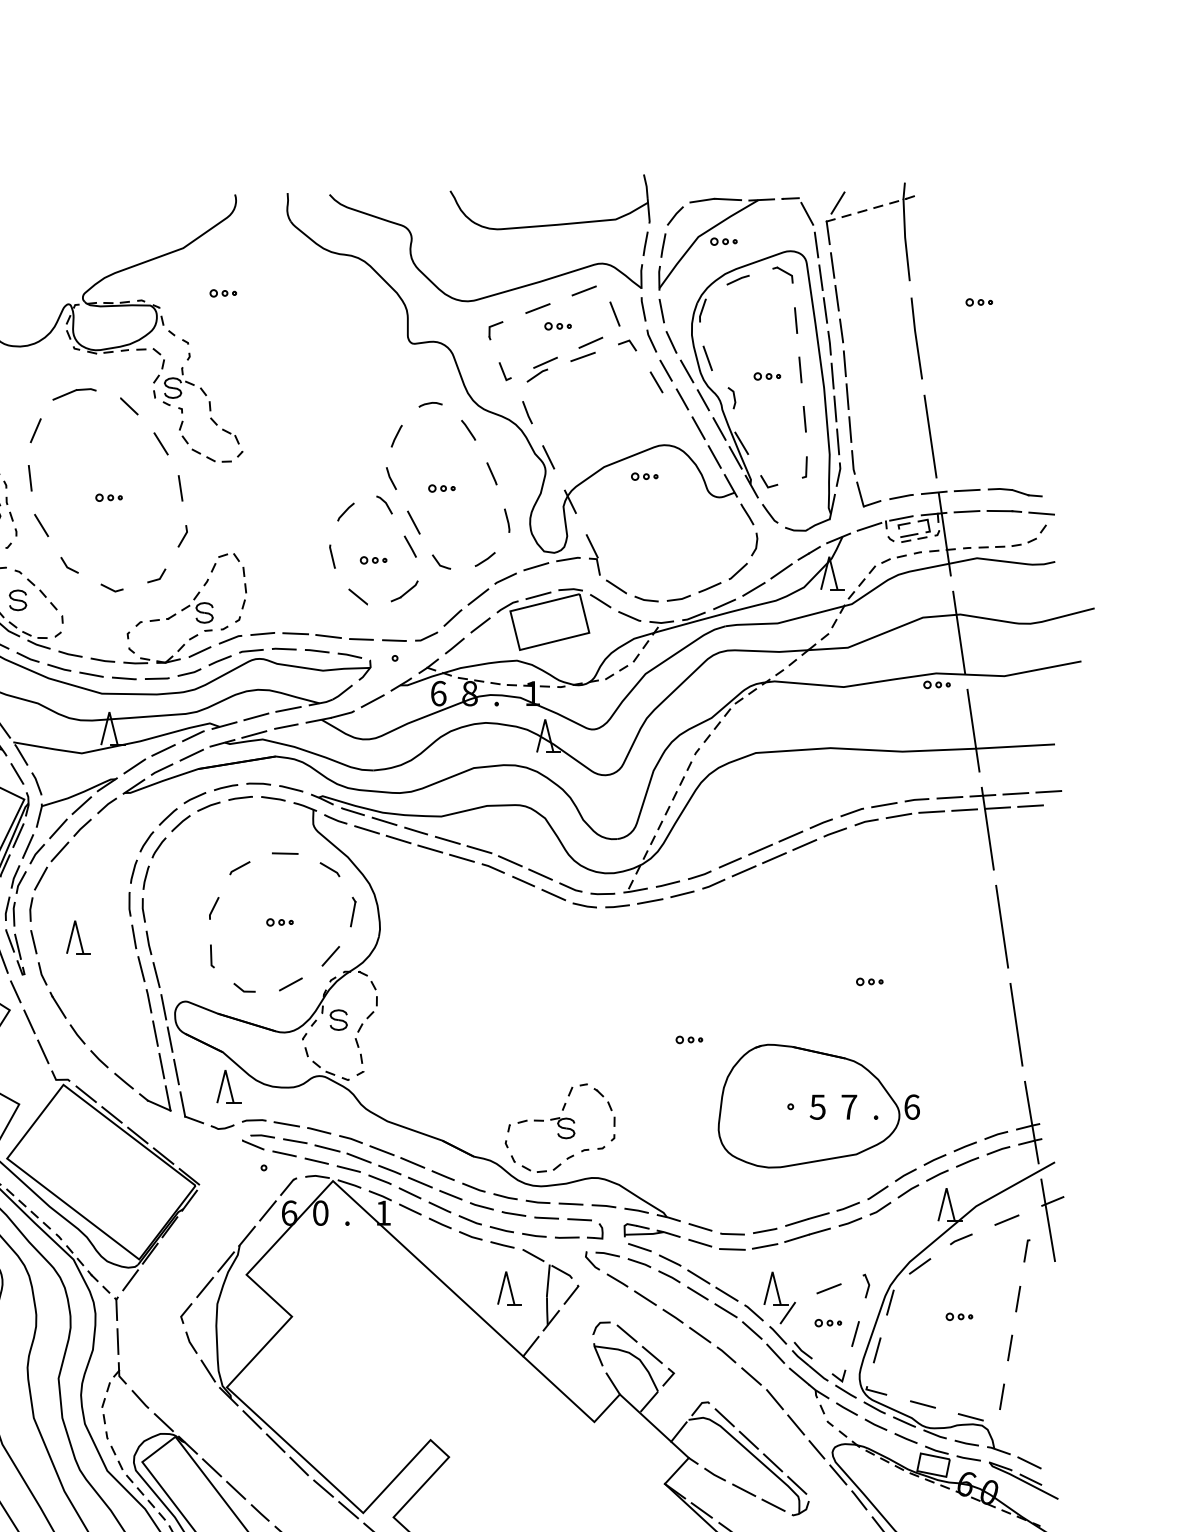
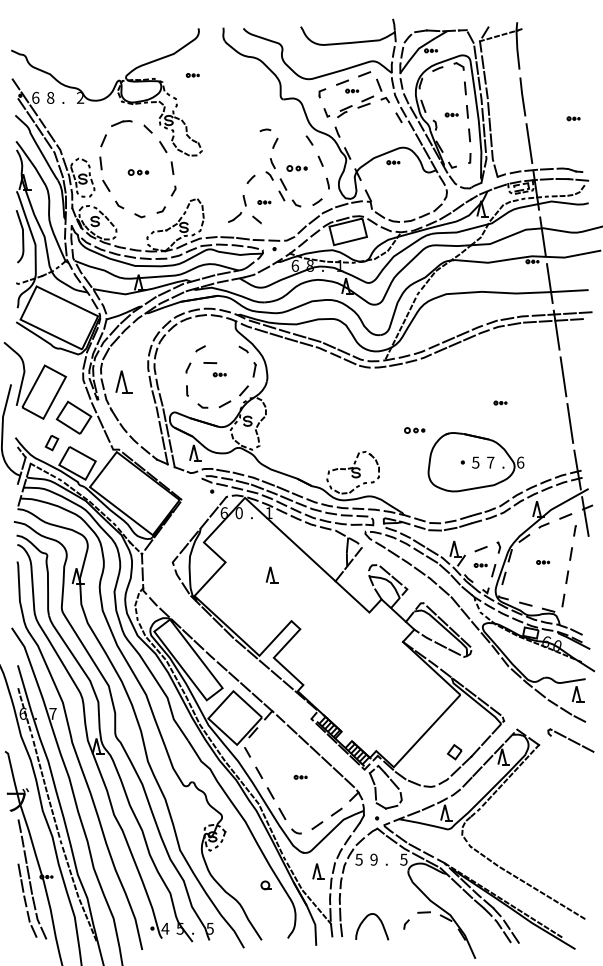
part: (979, 301) -> (573, 118), moved
curve: (430, 404) -> (265, 130), moved
part: (441, 486) -> (296, 167), size x1.6
part: (109, 497) -> (138, 172), size x1.6
line: (405, 591) -> (235, 217), moved
line: (285, 854) -> (210, 363), moved
part: (77, 936) -> (123, 381), size x1.4
part: (689, 1039) -> (414, 430), size x1.6
part: (508, 1287) -> (271, 574), moved

